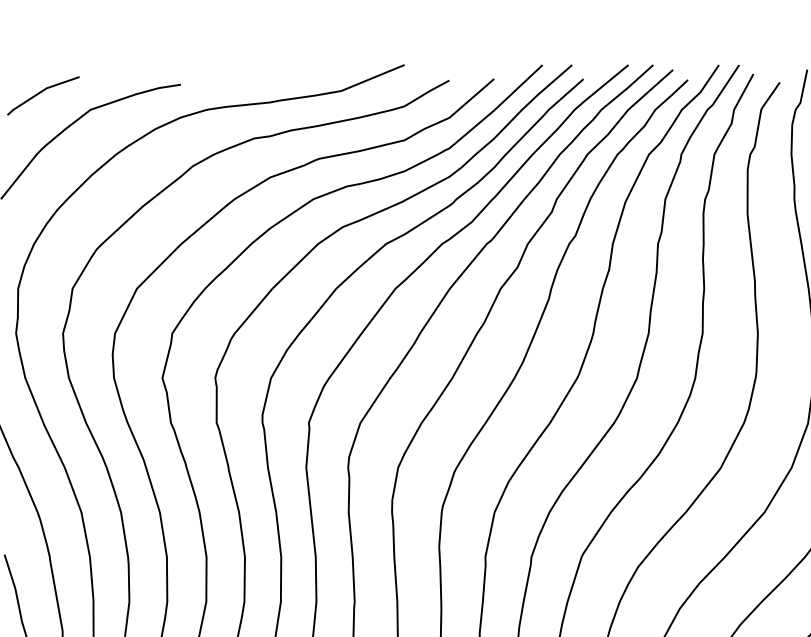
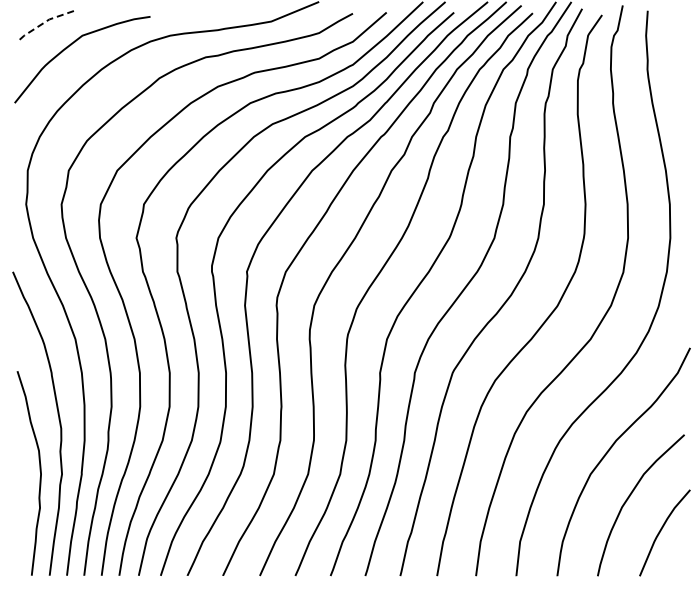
line: (41, 92) -> (45, 22), solid -> dashed

